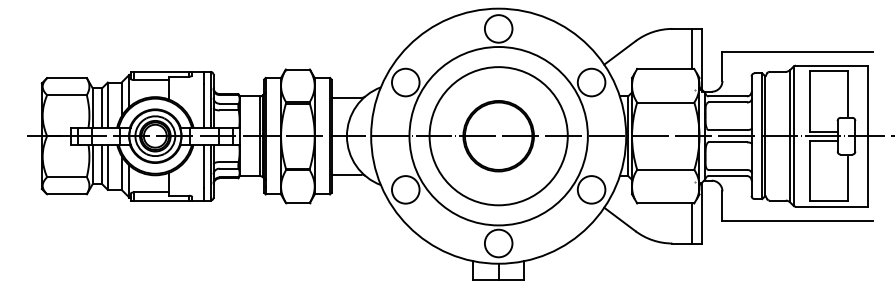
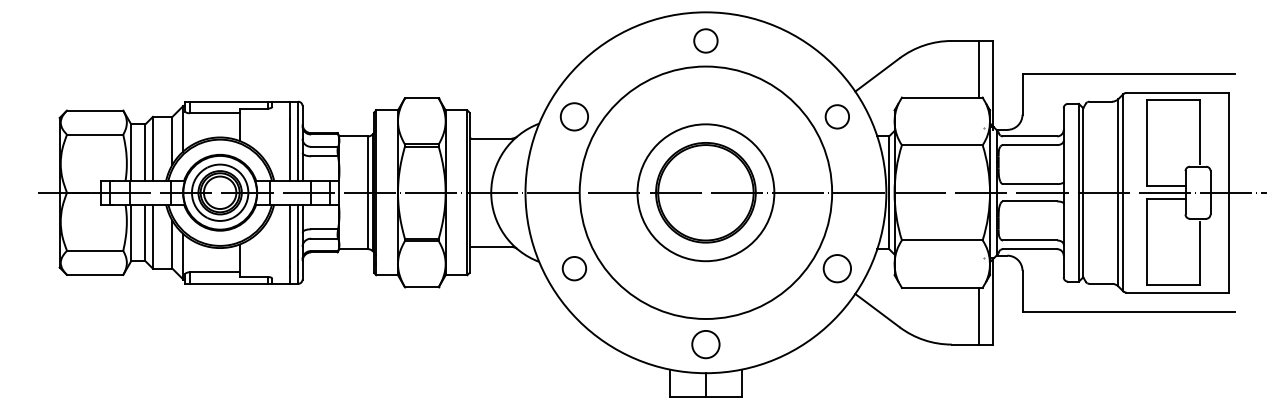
circle: (498, 28) -> (705, 40), size x0.6
circle: (405, 82) -> (573, 116), size x0.7
circle: (590, 82) -> (836, 116), size x0.6
circle: (498, 136) -> (705, 192), size x0.7
circle: (405, 189) -> (573, 268), size x0.6
circle: (590, 189) -> (836, 268), size x0.7
circle: (498, 243) -> (705, 344), size x0.7

